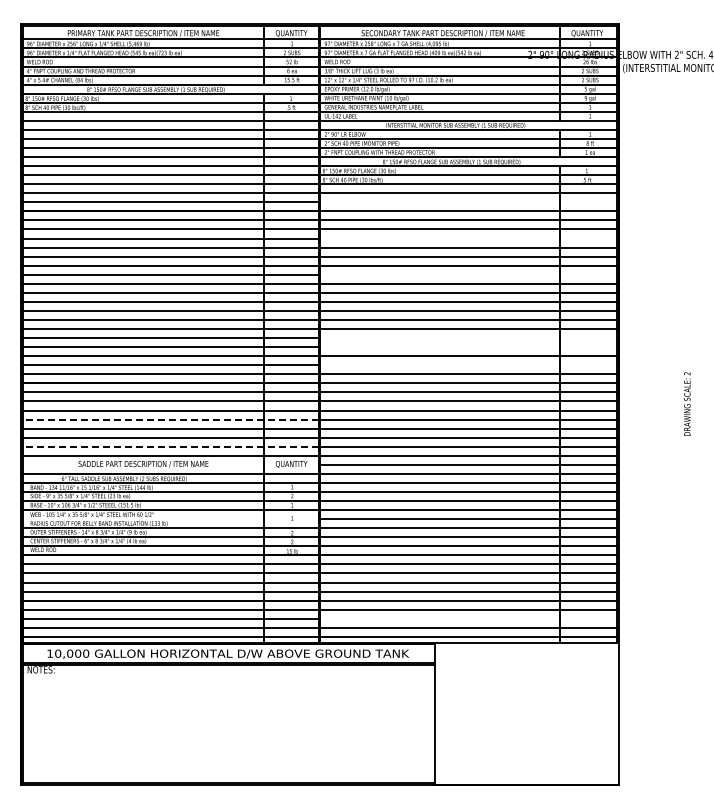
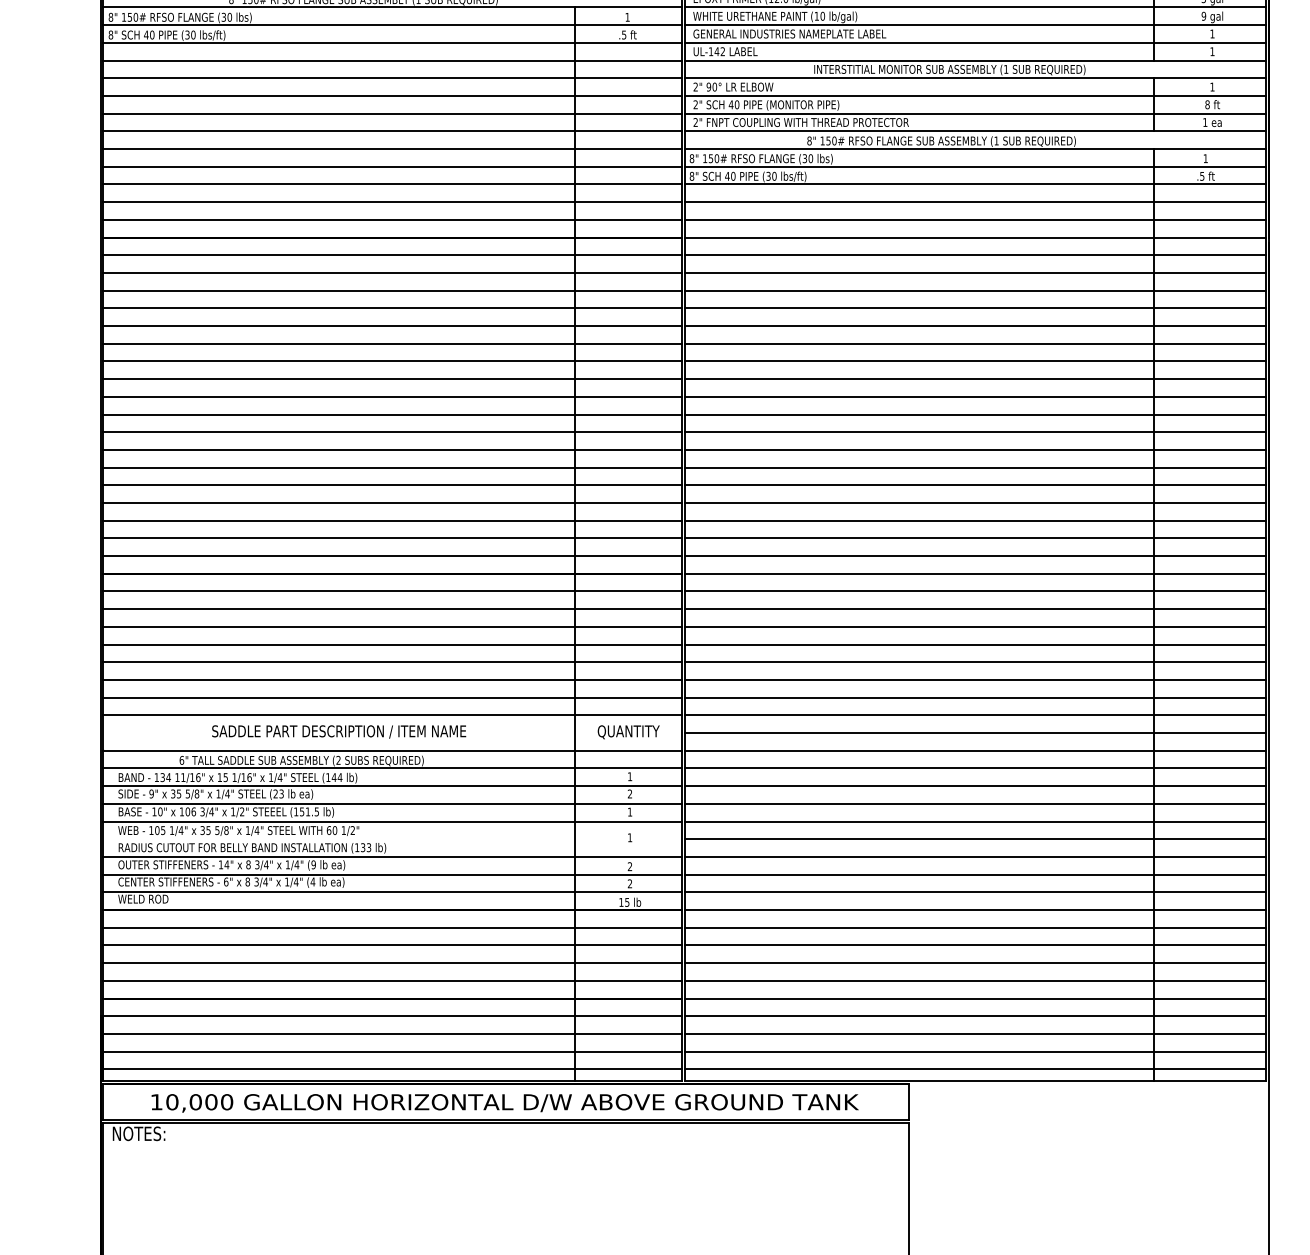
line: (468, 202) -> (974, 220), added
line: (468, 238) -> (974, 290), added
line: (468, 274) -> (974, 360), added
line: (468, 338) -> (974, 486), added
line: (468, 347) -> (974, 503), added
line: (468, 365) -> (974, 538), added
line: (170, 419) -> (391, 644), dashed -> solid
line: (170, 446) -> (391, 697), dashed -> solid
line: (468, 618) -> (974, 1033), added

